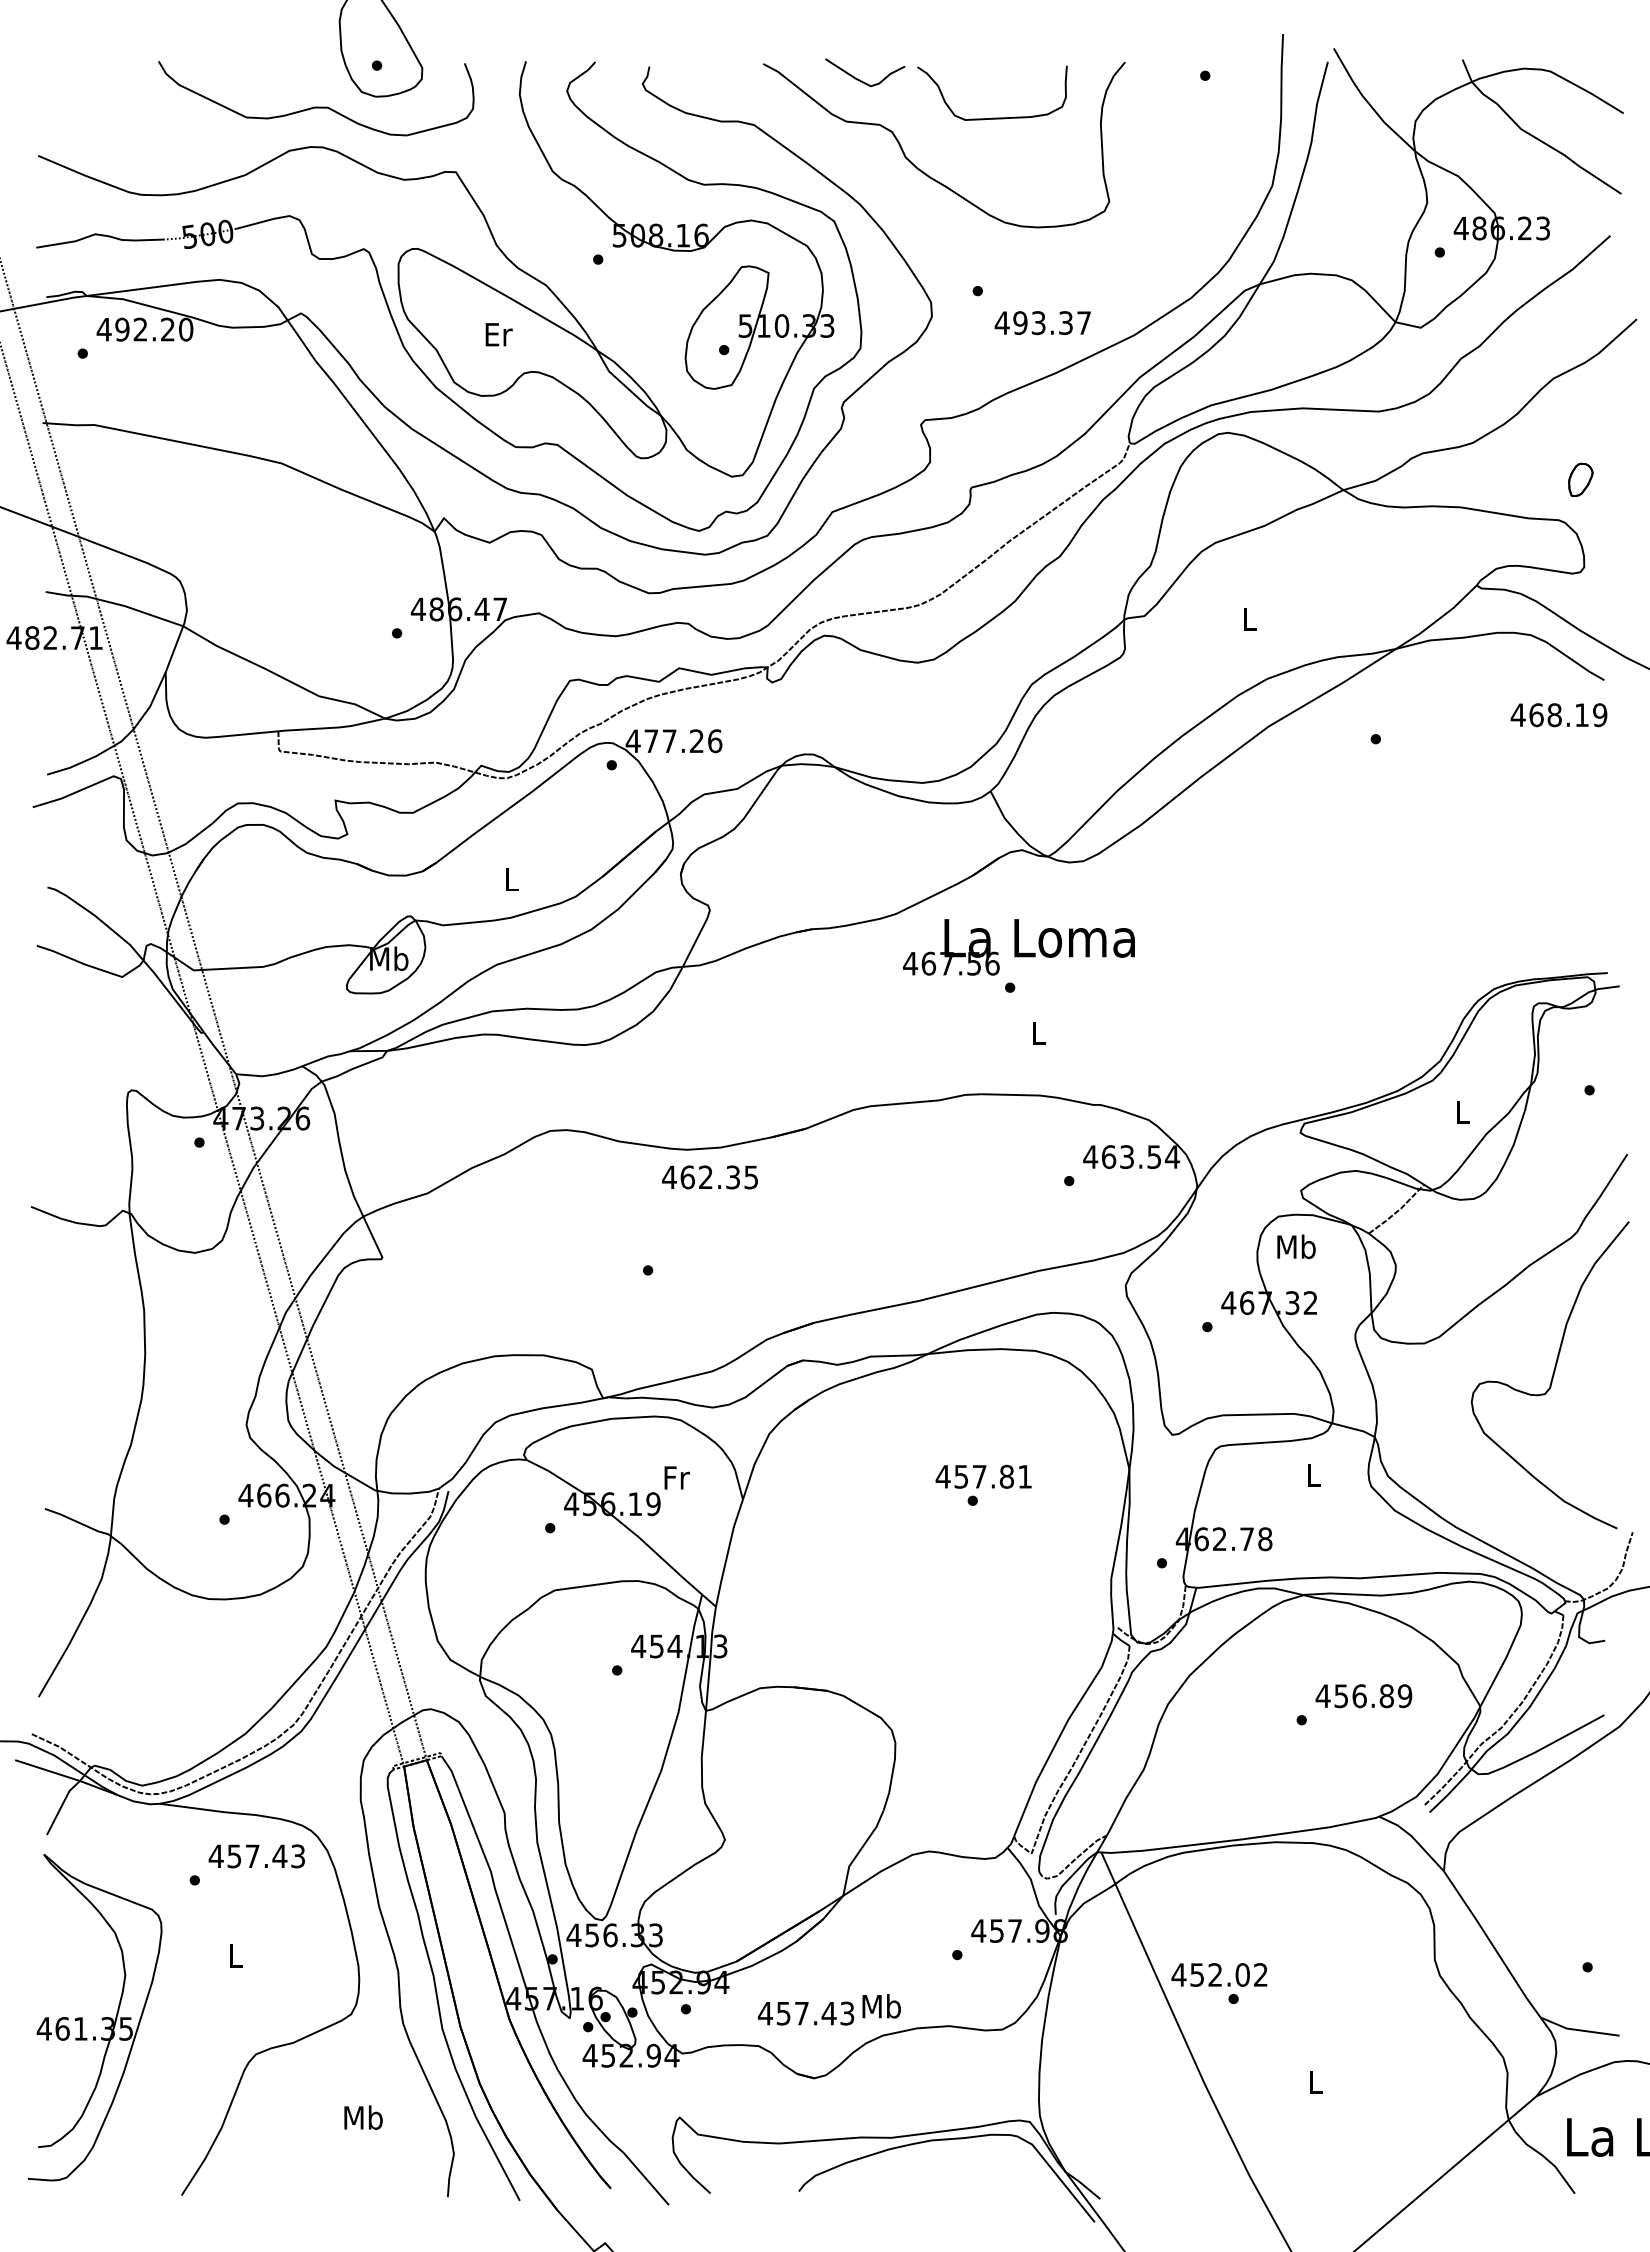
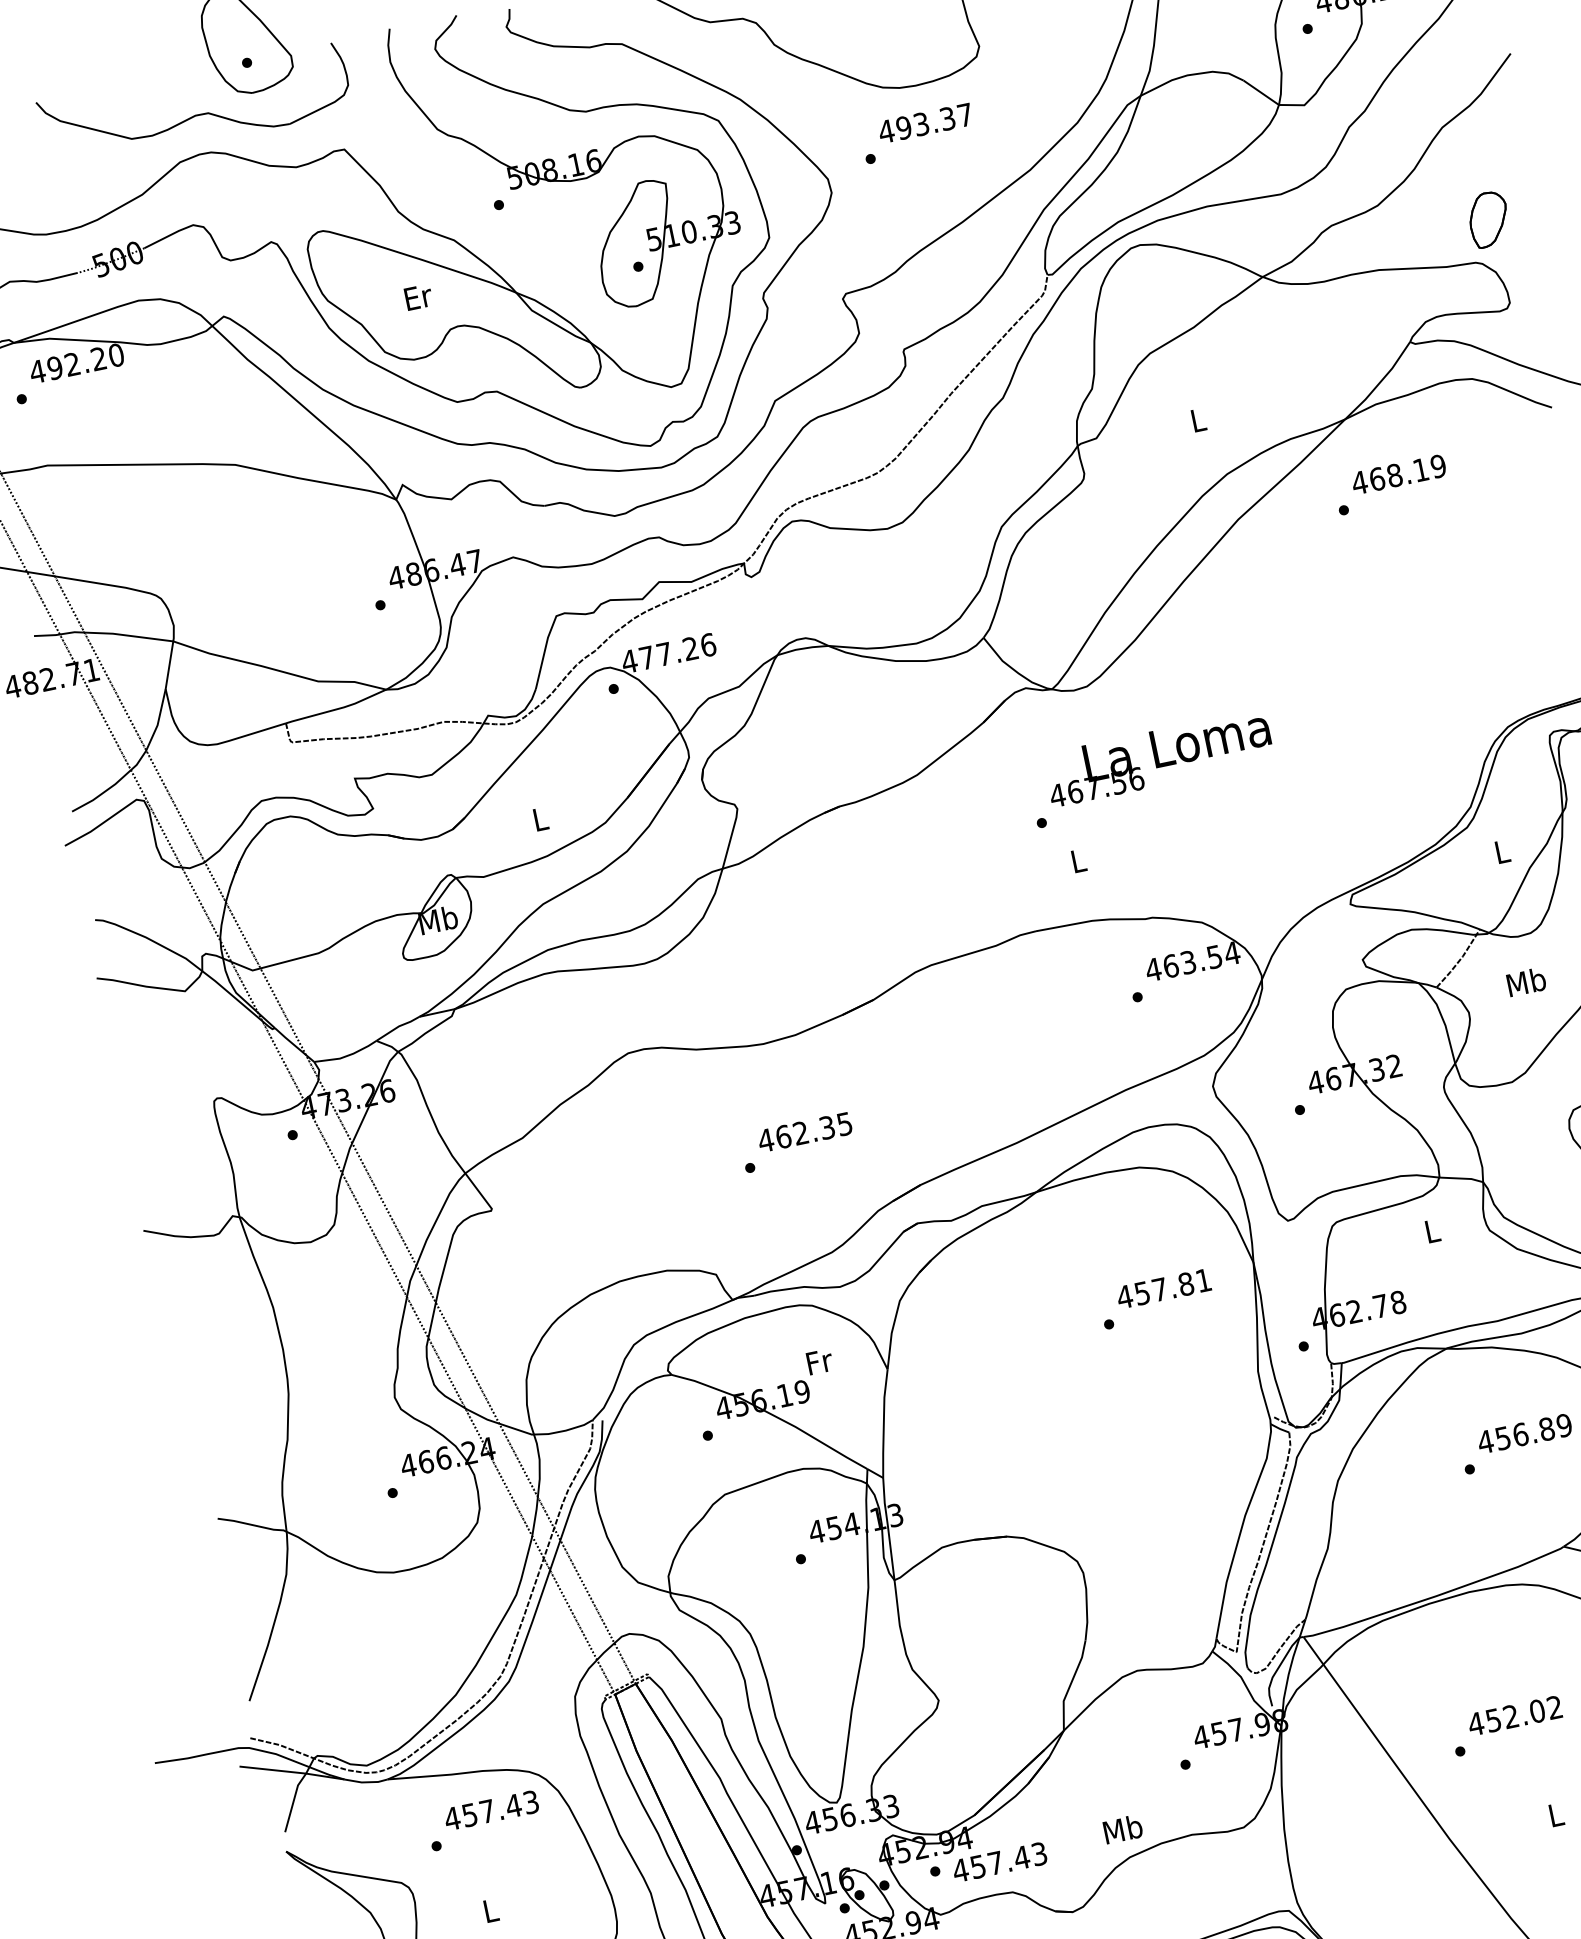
text: (1042, 322) -> (925, 122), moved
part: (1580, 479) -> (1488, 219), size x1.67
text: (1558, 715) -> (1398, 475), moved
text: (1018, 947) -> (1158, 758), moved
text: (709, 1177) -> (804, 1132), moved
text: (1296, 1246) -> (1526, 981), moved
text: (983, 1476) -> (1163, 1288), moved
text: (1219, 1974) -> (1514, 1715), moved
text: (805, 2013) -> (999, 1862), moved

